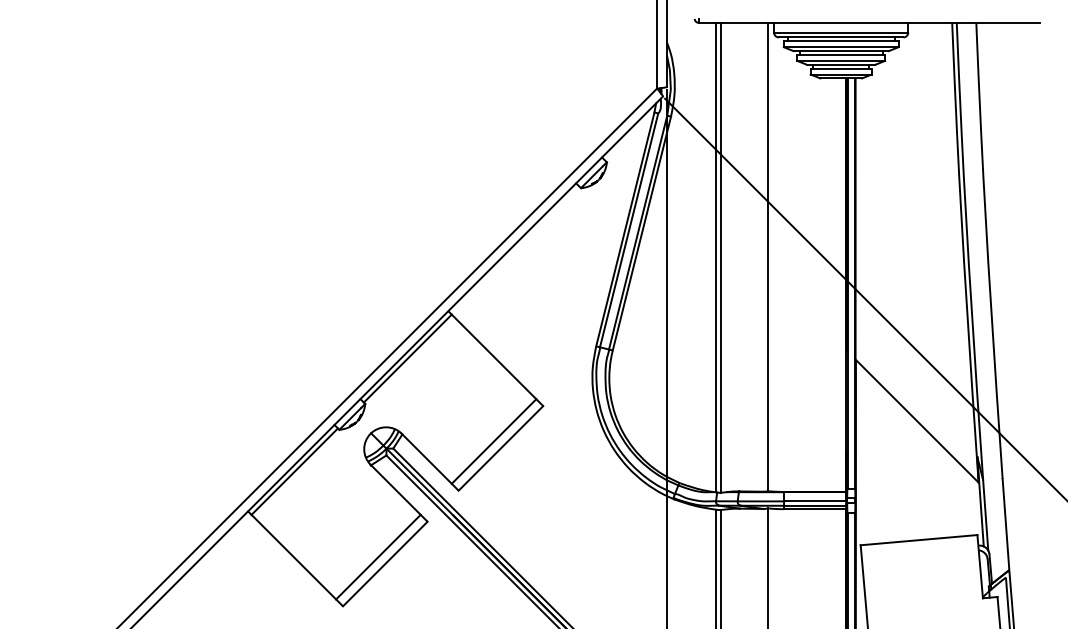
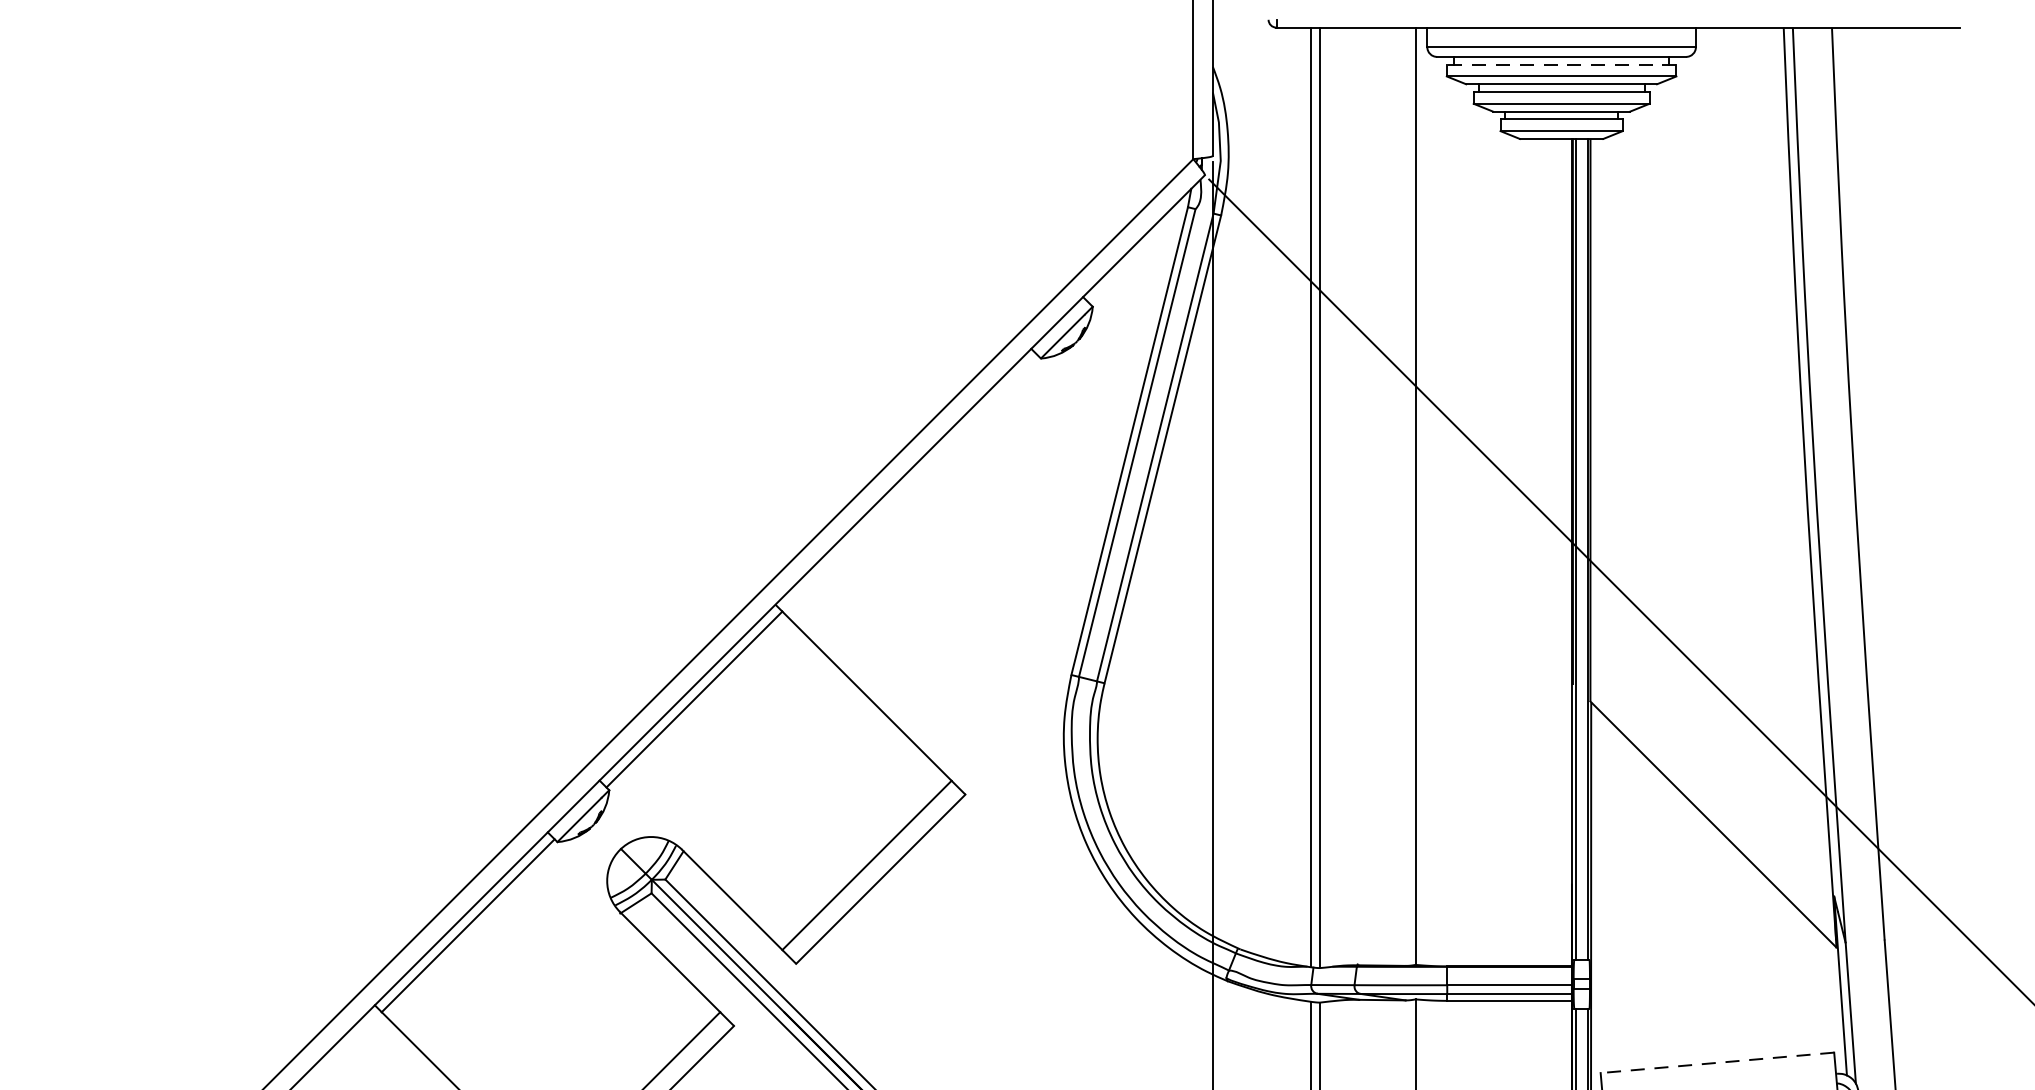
line: (840, 41) -> (1560, 65), solid -> dashed
line: (919, 540) -> (1718, 1063), solid -> dashed

